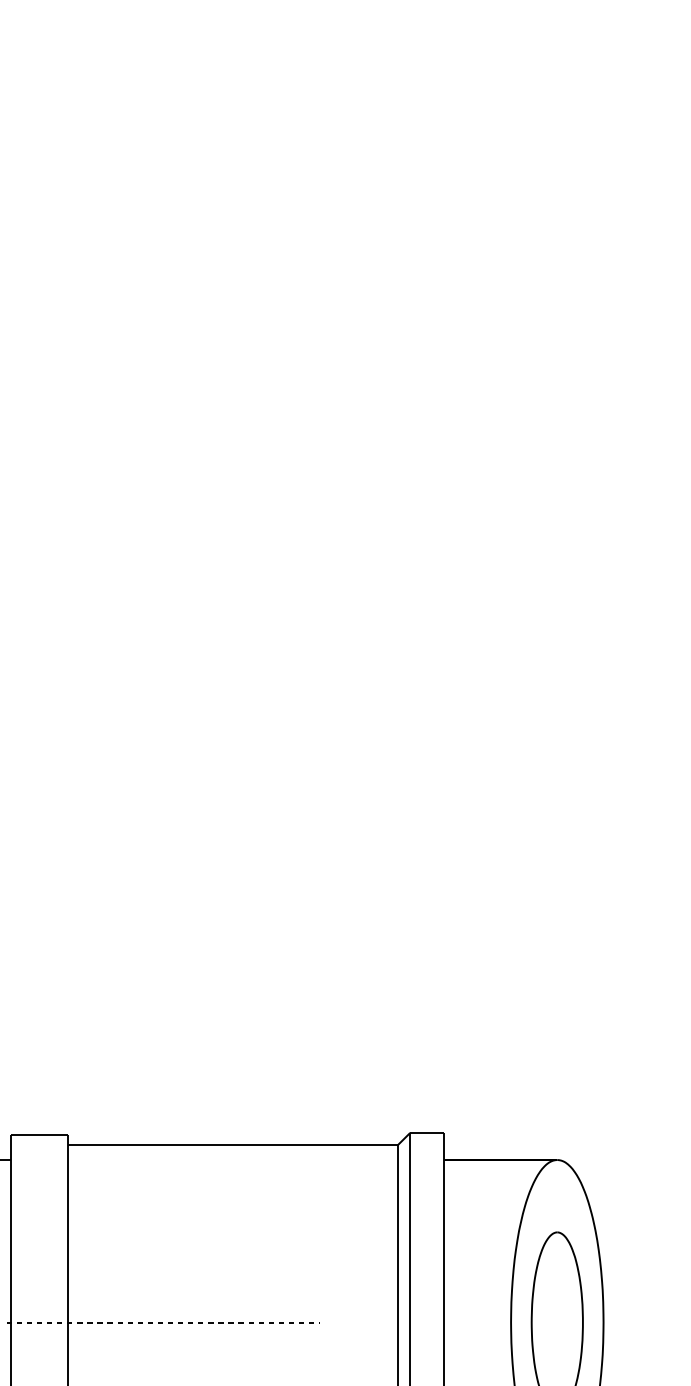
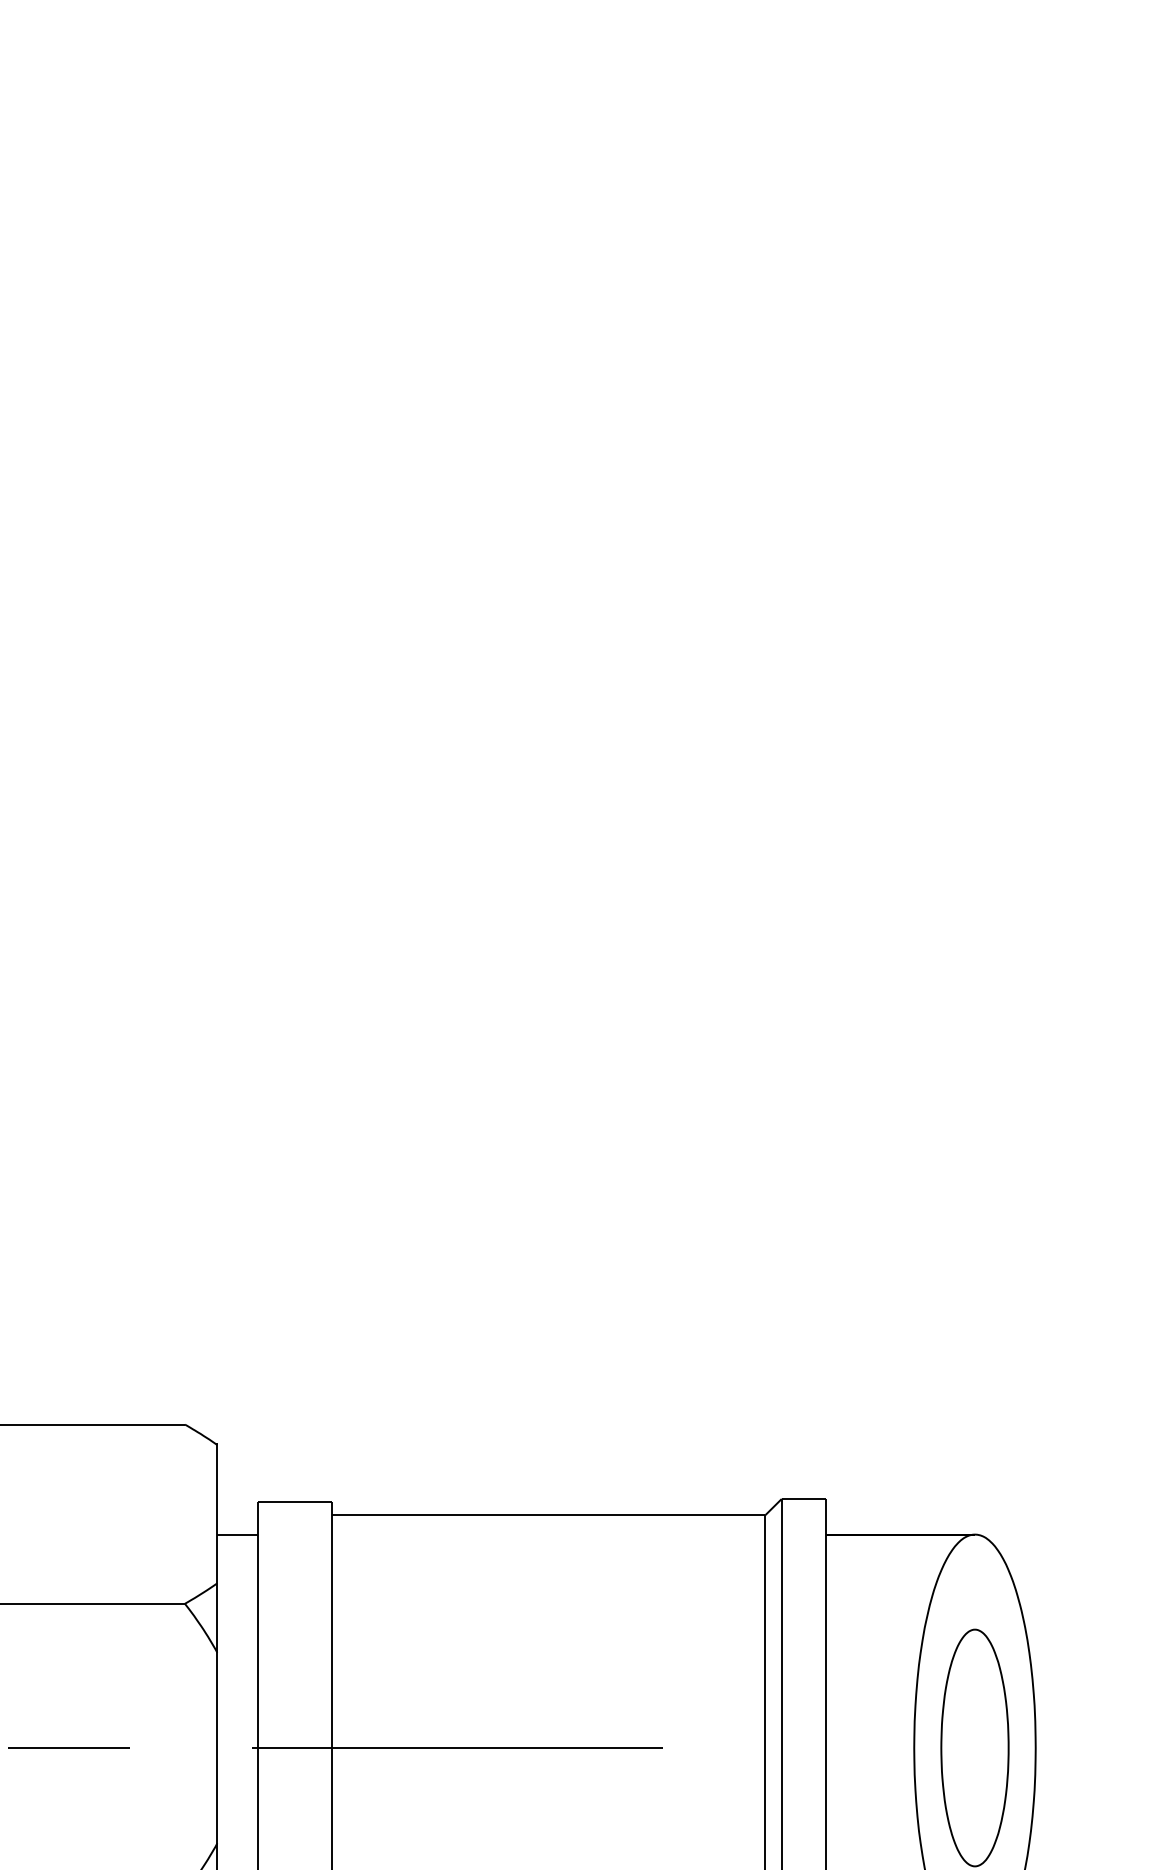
line: (163, 1322) -> (457, 1748), dashed -> solid

